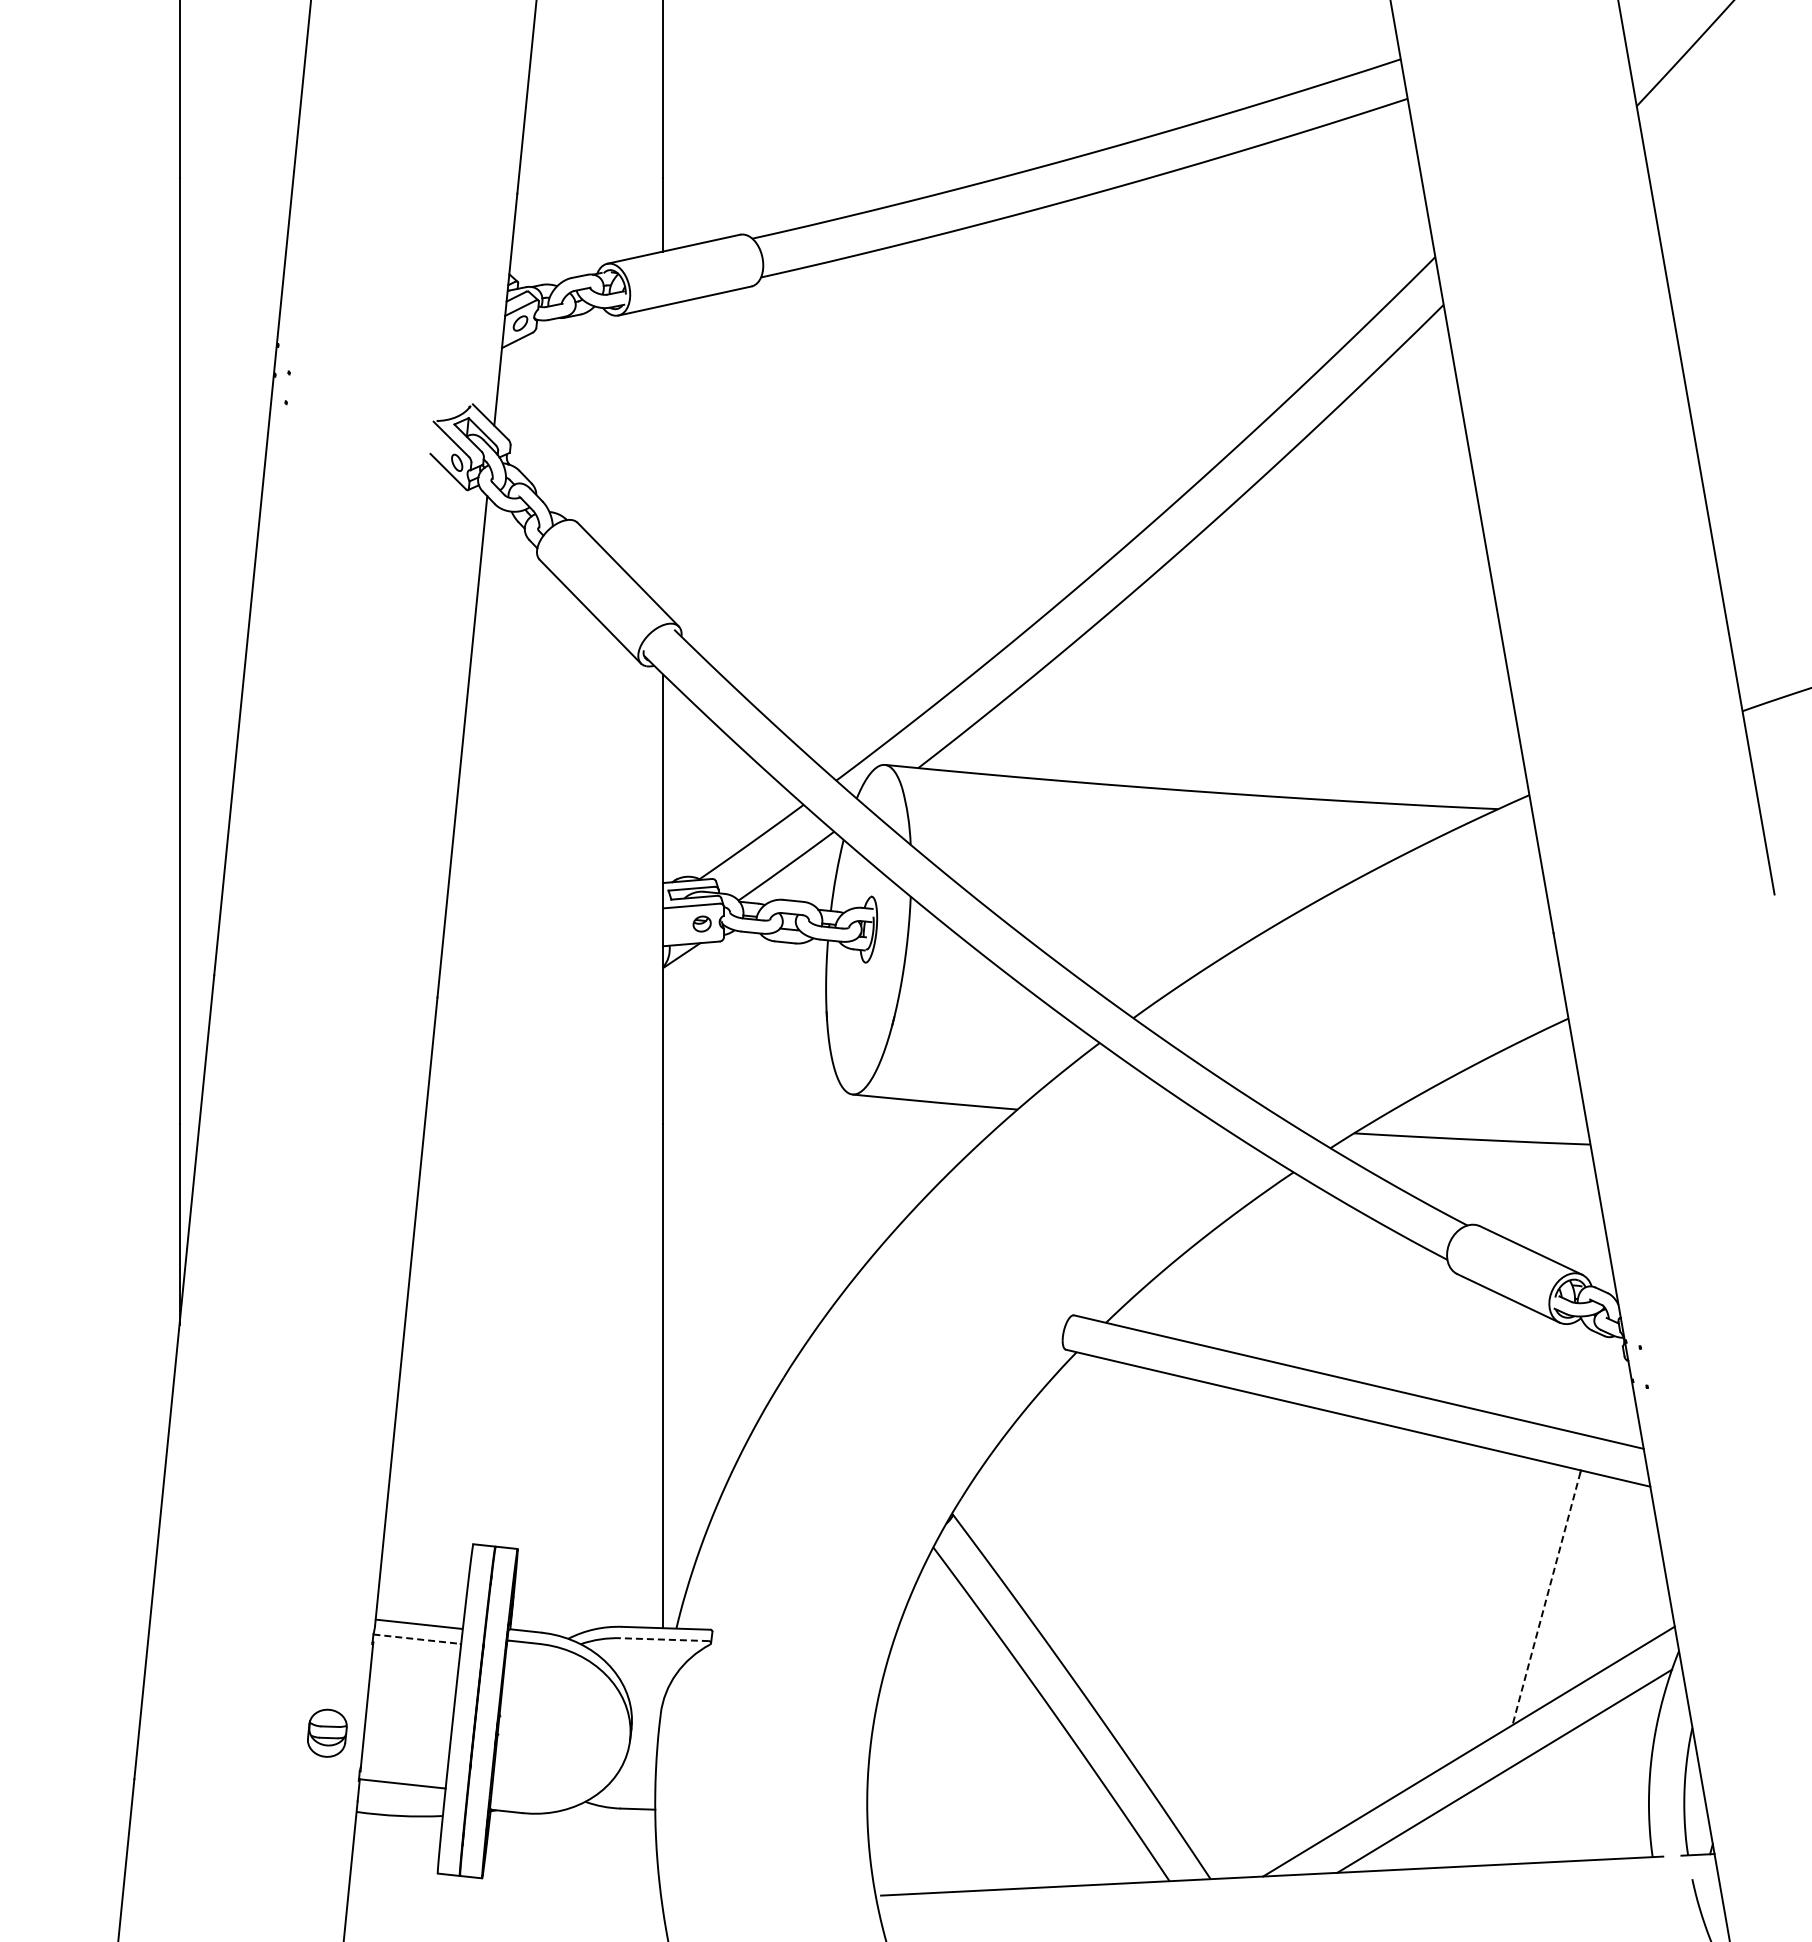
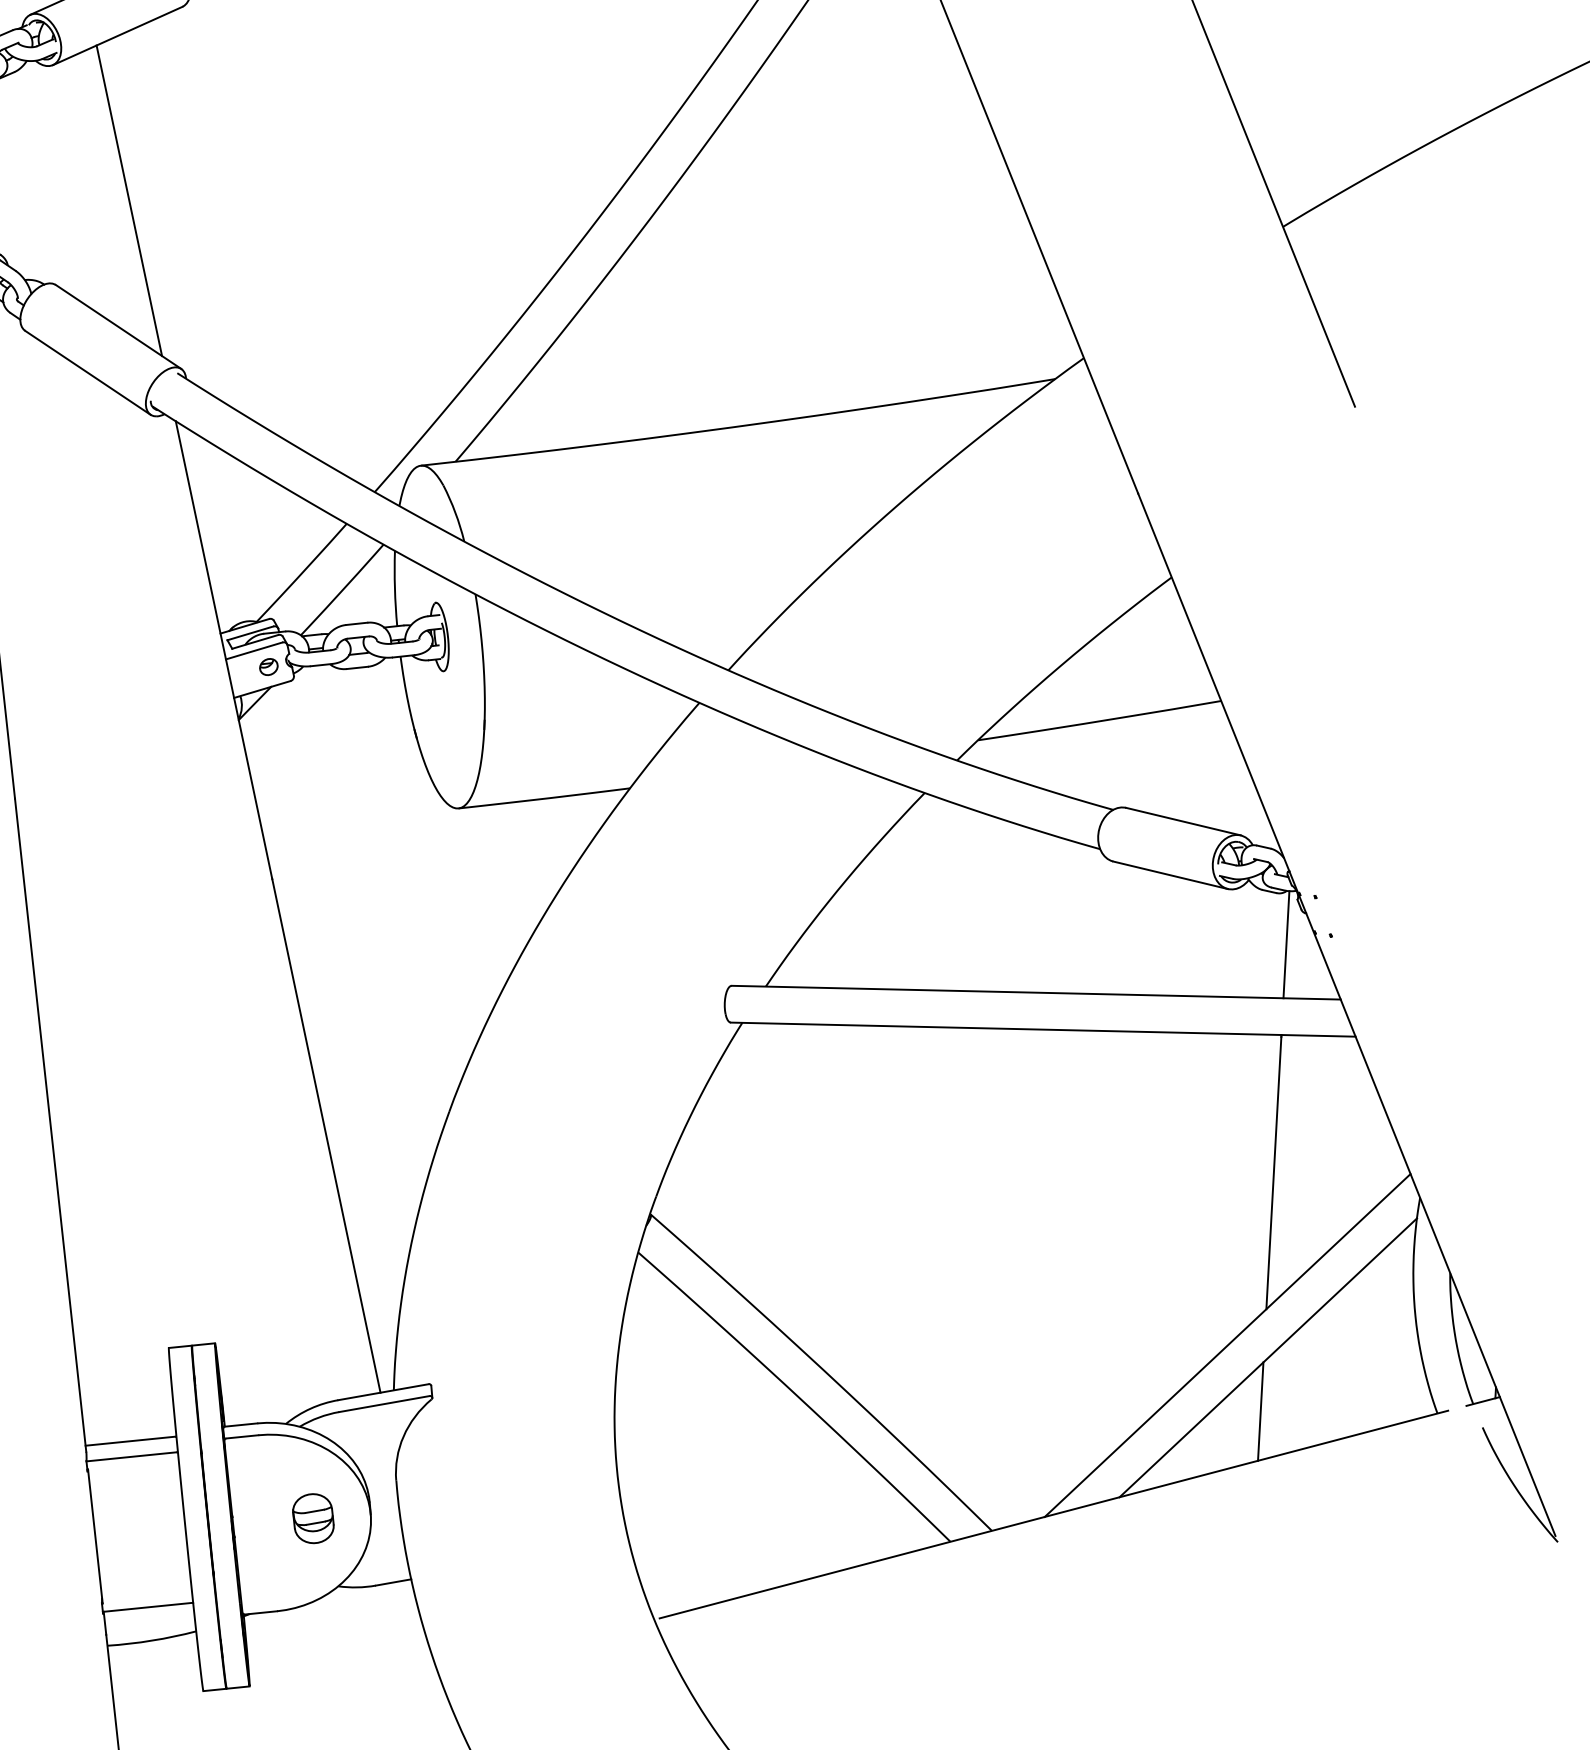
line: (663, 457) -> (129, 200), added
line: (1603, 1386) -> (1286, 944), added
line: (1546, 1598) -> (1273, 1172), dashed -> solid
line: (417, 1639) -> (132, 1457), dashed -> solid
line: (664, 1639) -> (384, 1403), dashed -> solid
part: (327, 1732) -> (313, 1517), moved
line: (1486, 1820) -> (1260, 1411), added

